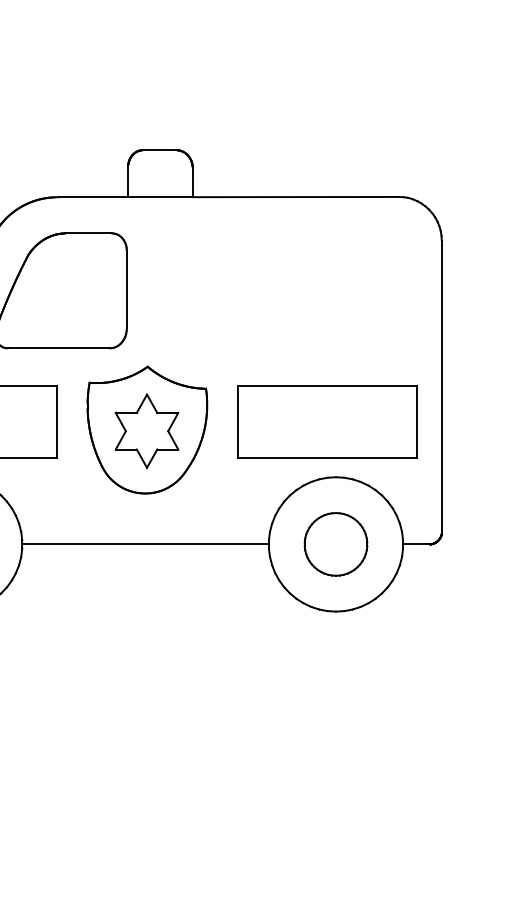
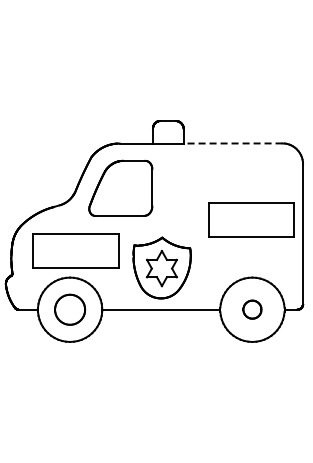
line: (294, 197) -> (232, 143), solid -> dashed
part: (327, 420) -> (251, 219), moved
part: (146, 428) -> (161, 267), moved
part: (336, 543) -> (252, 309), size x0.6

